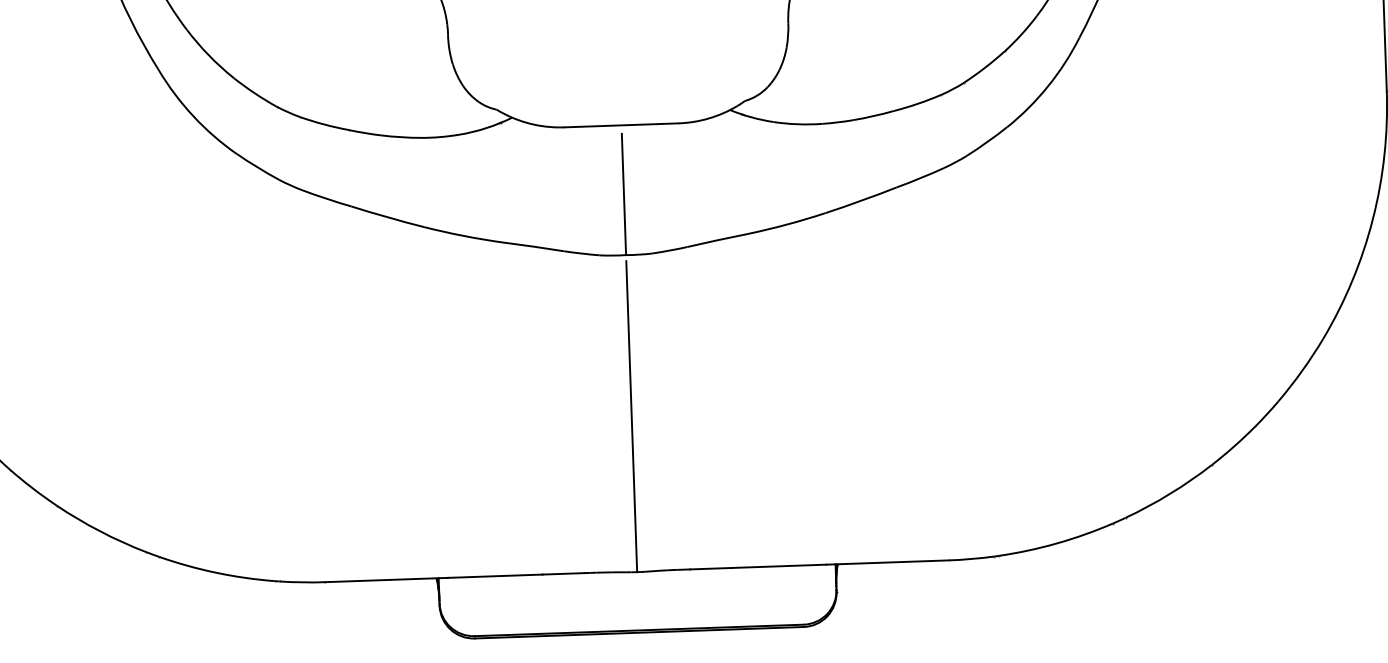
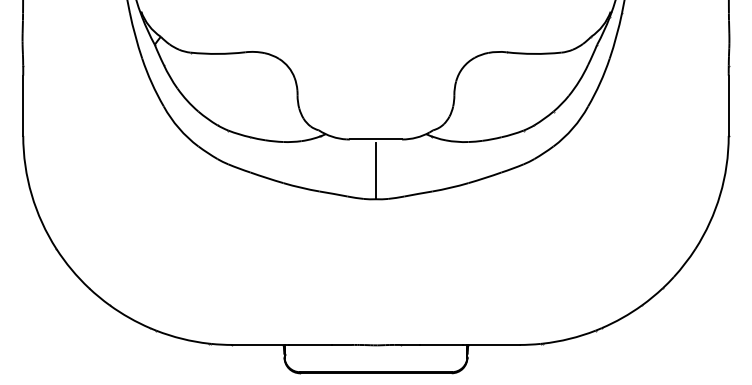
line: (630, 416) -> (375, 273), removed

